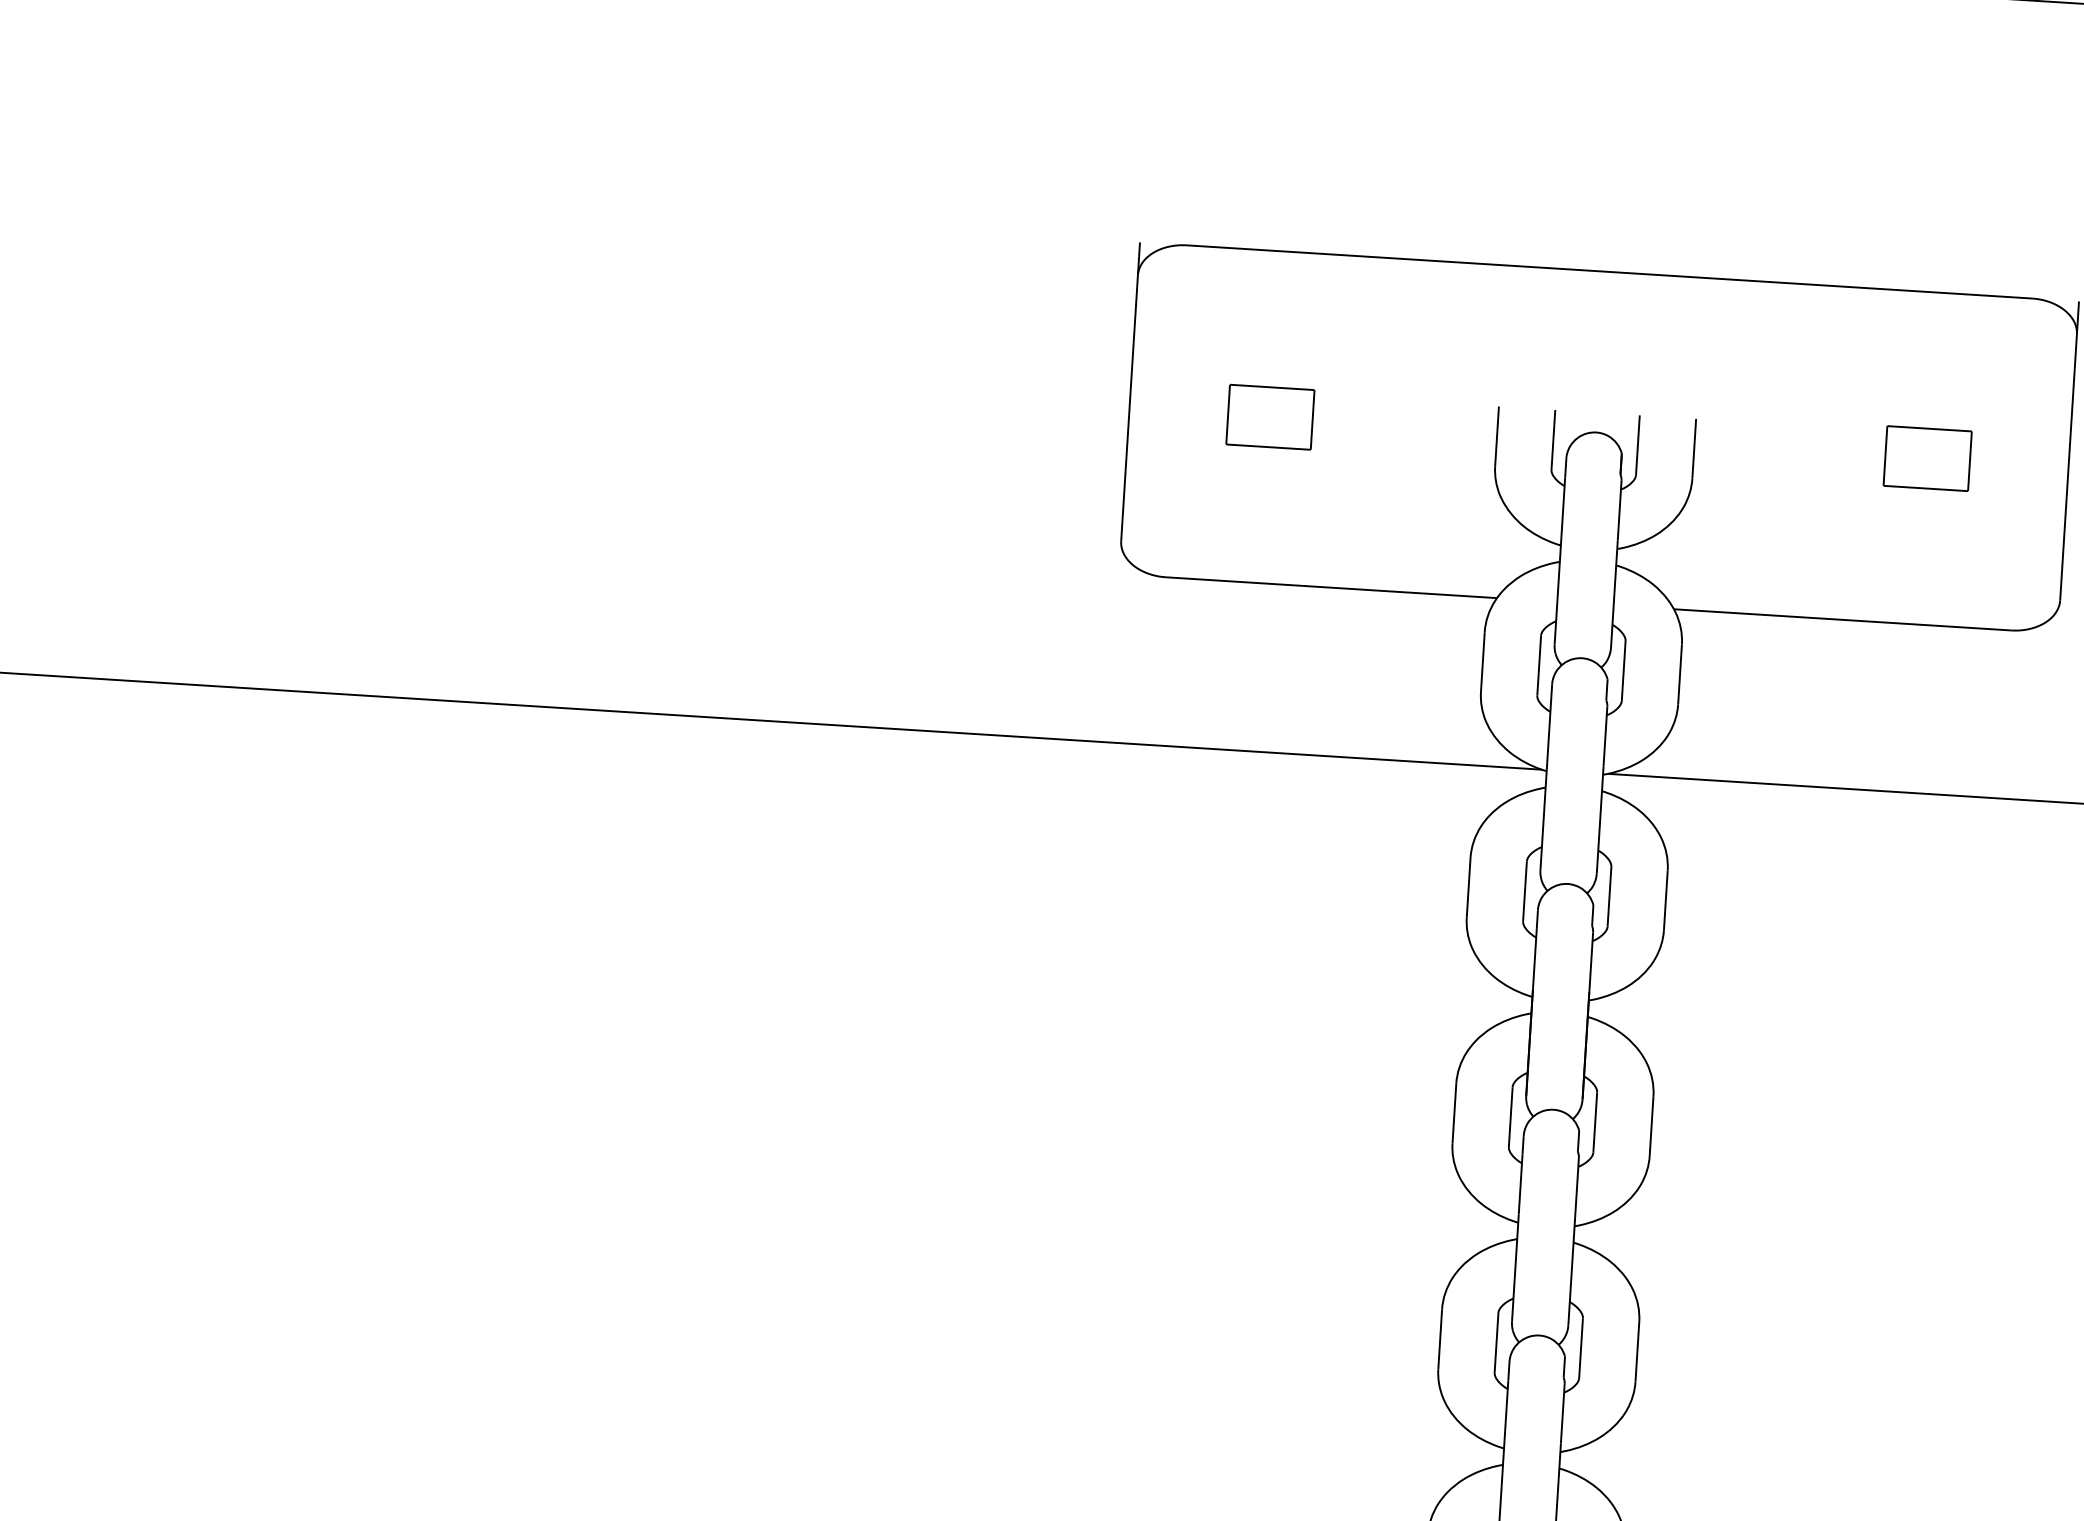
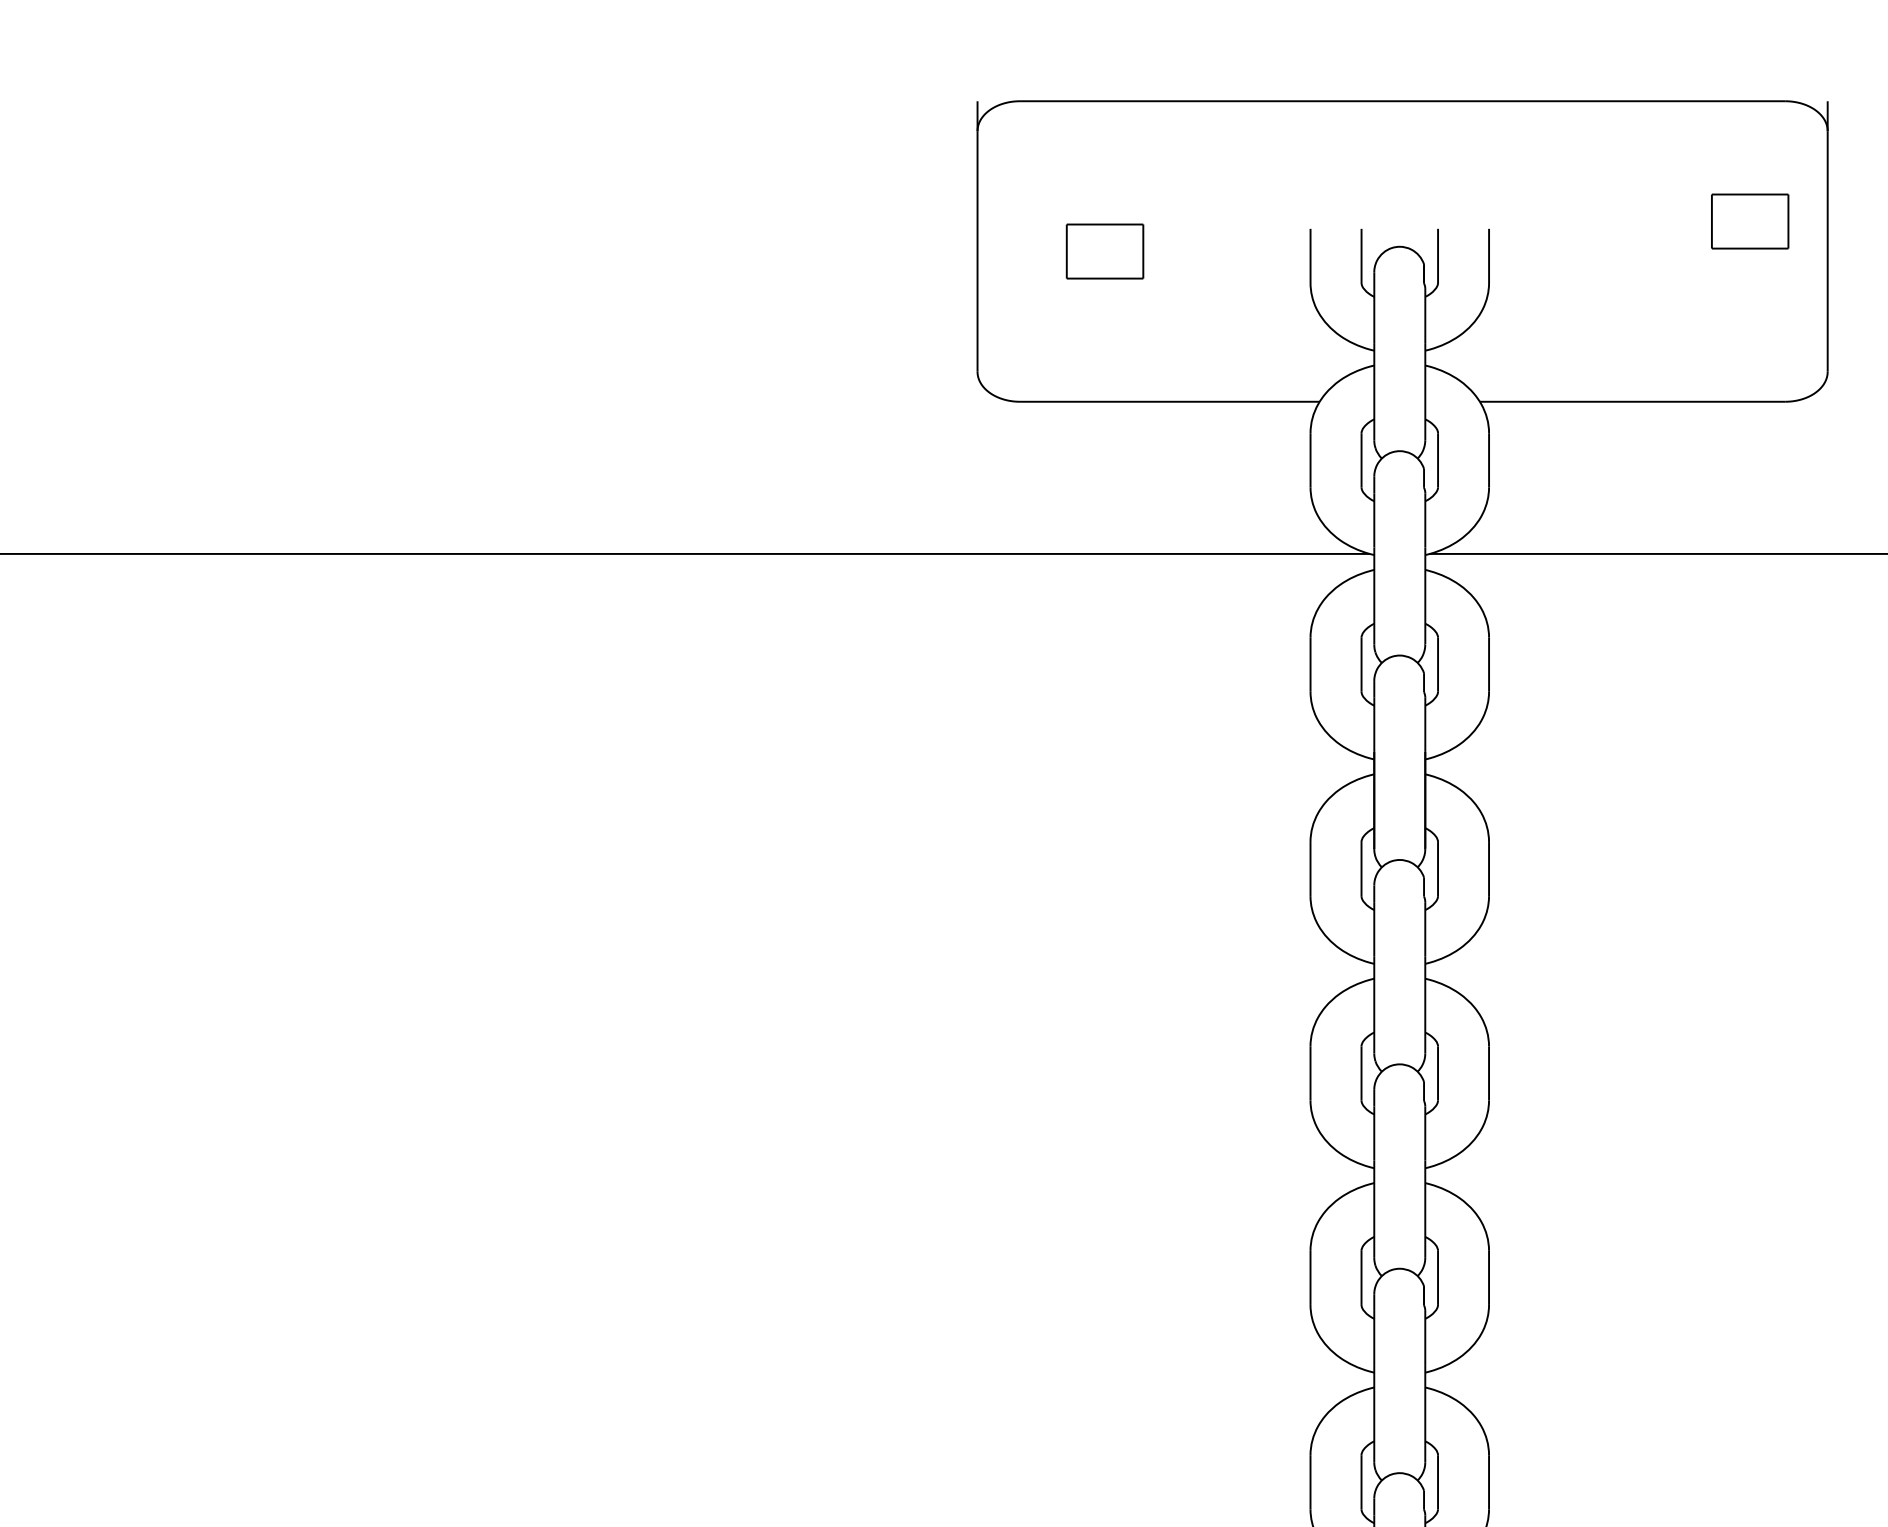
part: (1928, 458) -> (1750, 221), moved

